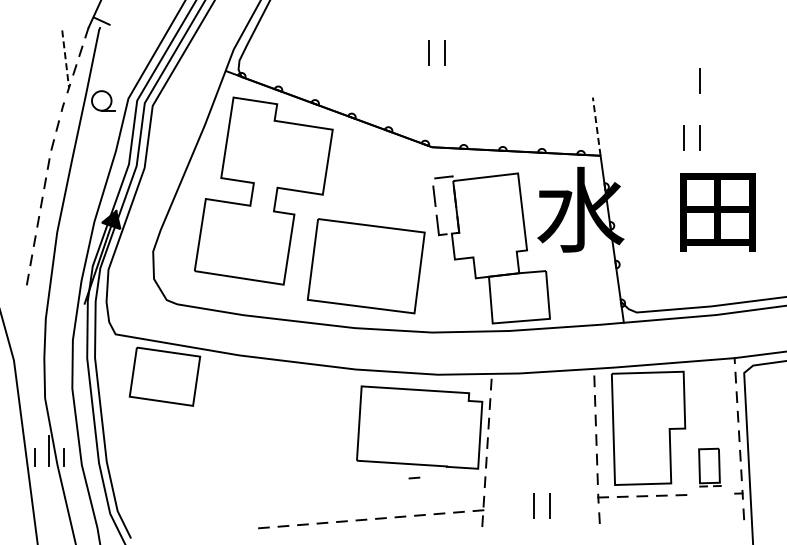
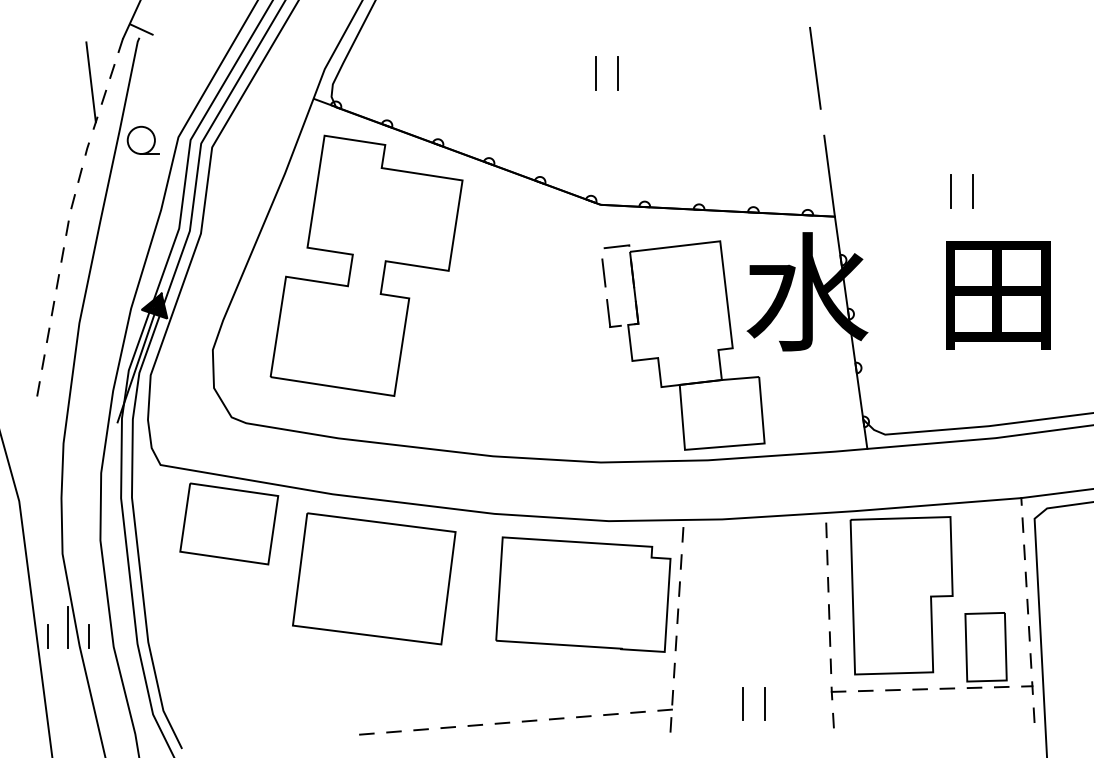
line: (586, 49) -> (815, 68), added
line: (65, 59) -> (90, 82), dashed -> solid
line: (699, 80) -> (972, 112), removed
line: (596, 126) -> (829, 175), dashed -> solid
part: (365, 266) -> (373, 579), moved
part: (709, 467) -> (986, 650), size x1.43
line: (414, 477) -> (576, 664), removed

